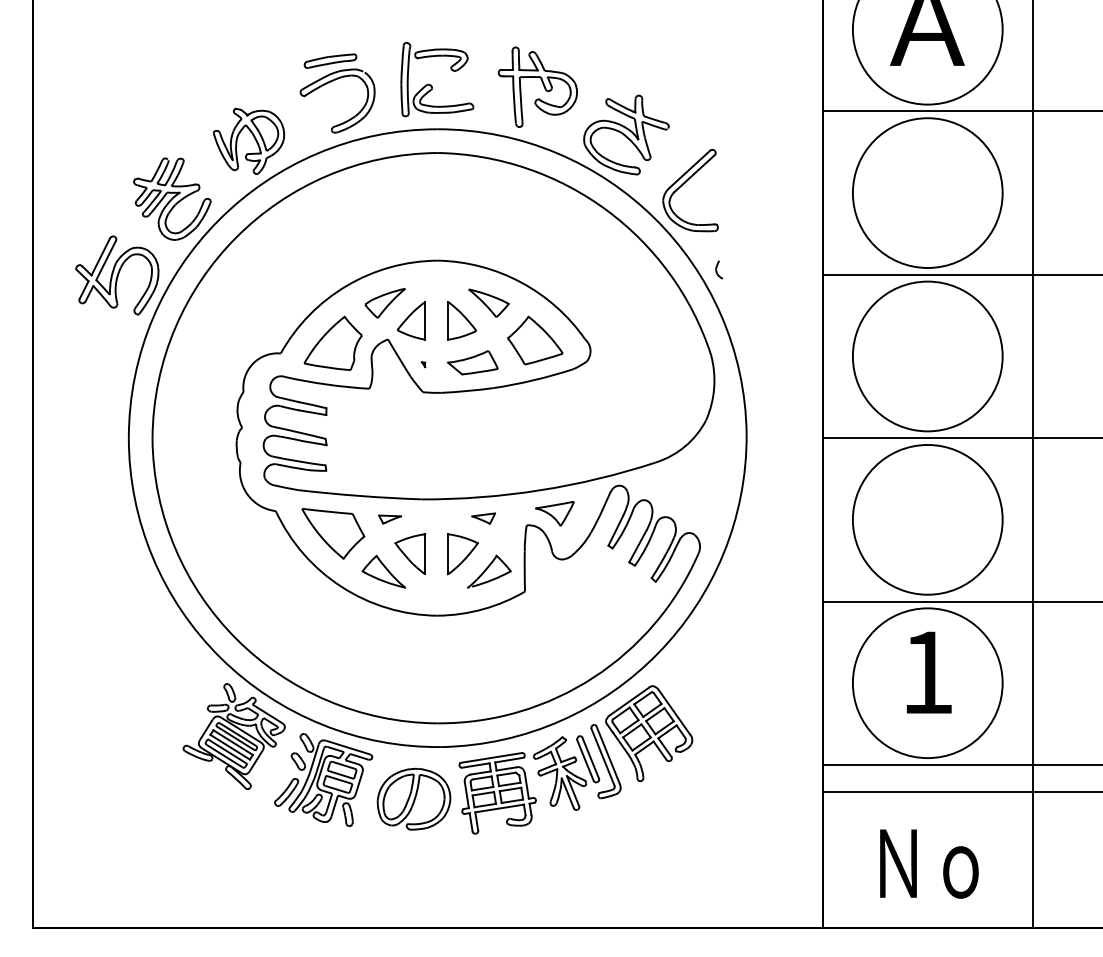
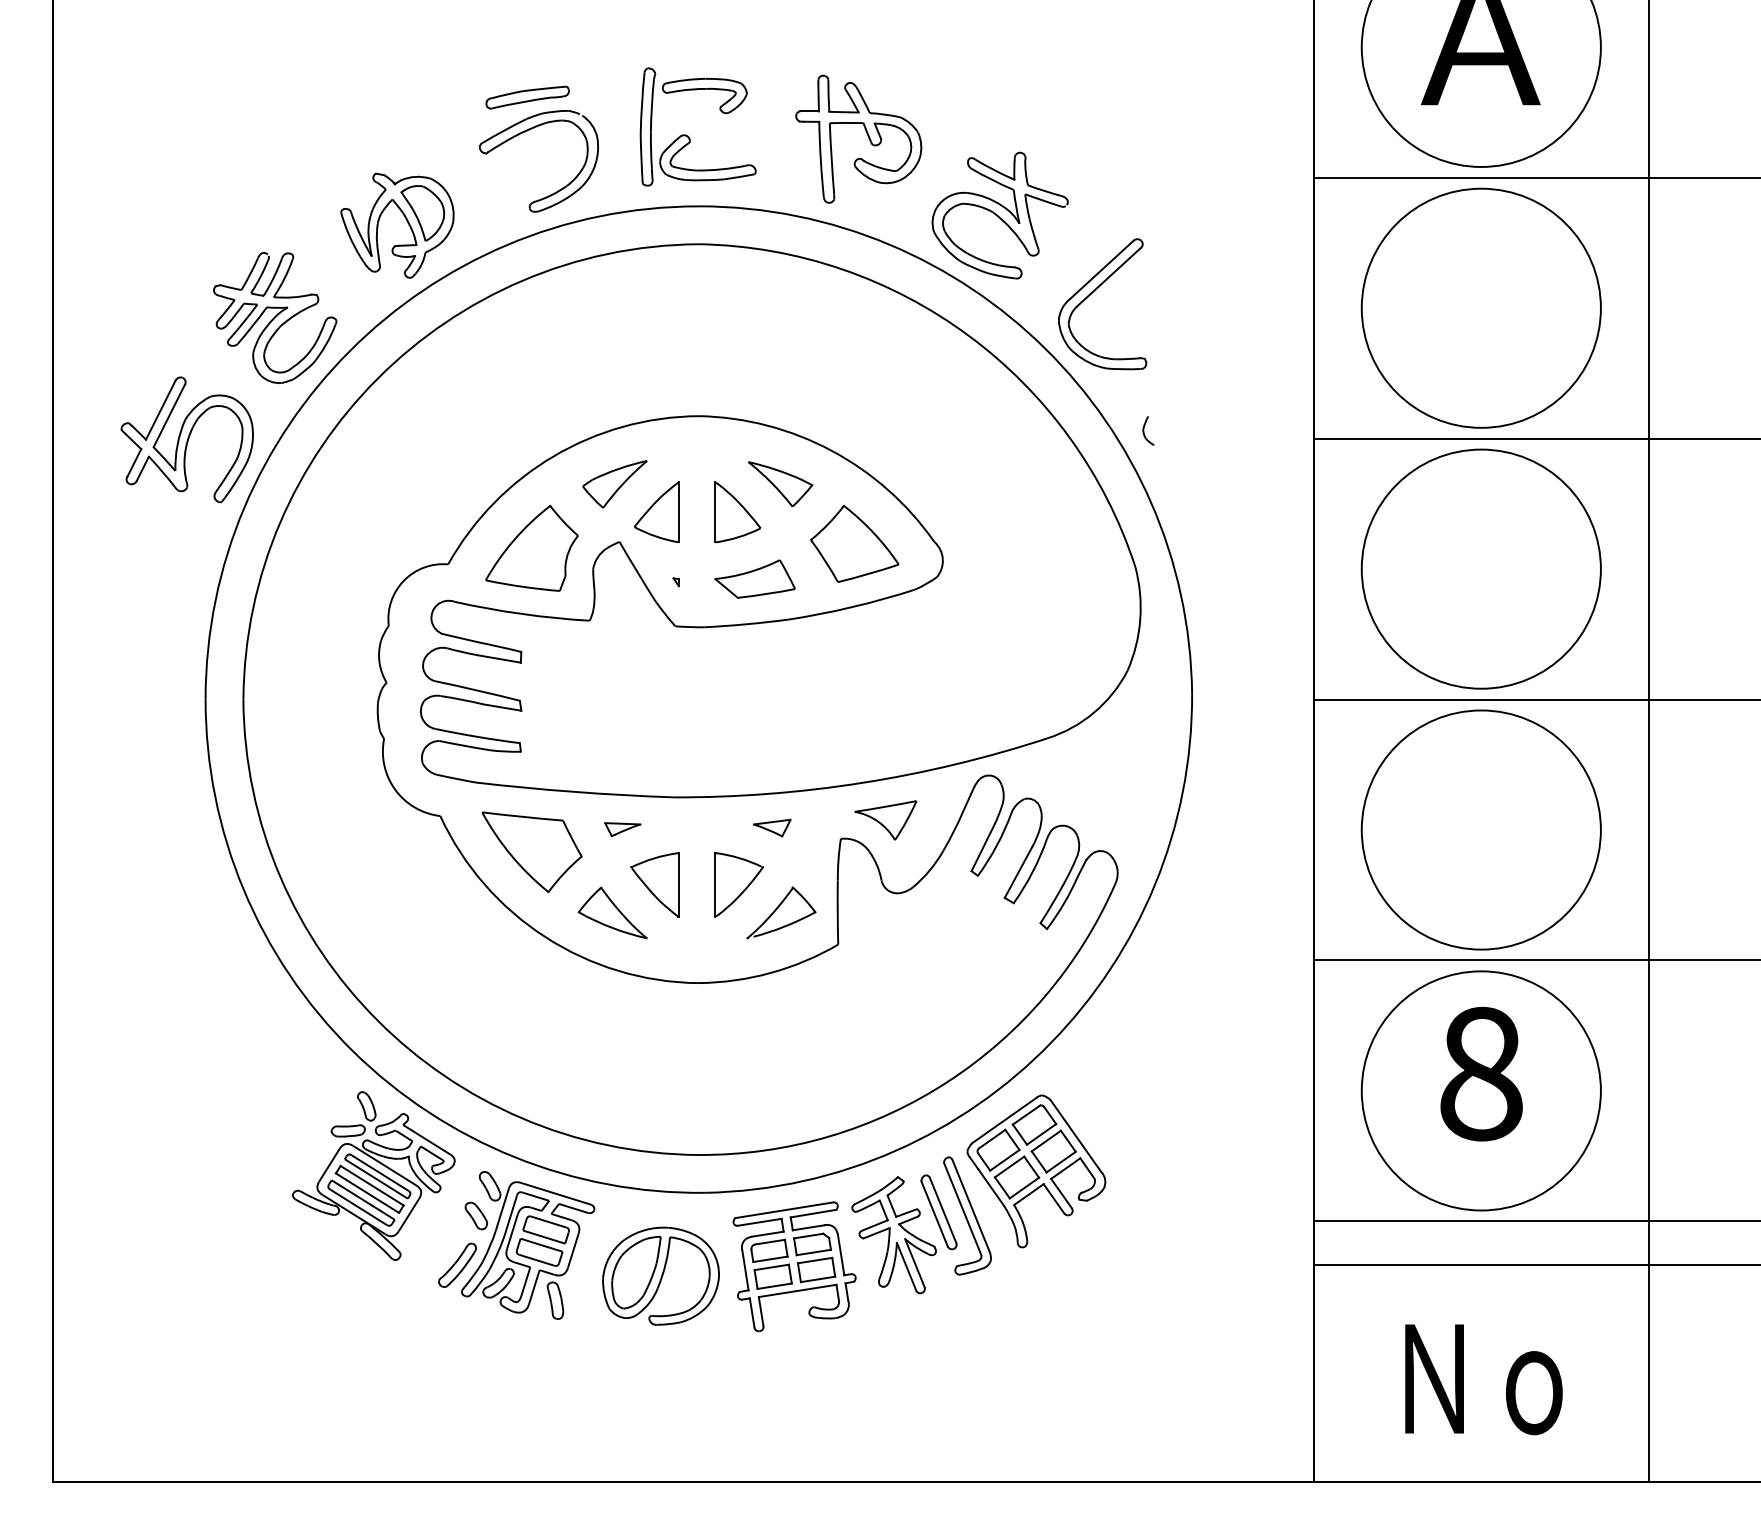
text: (927, 672) -> (1480, 1073), 1 -> 8

